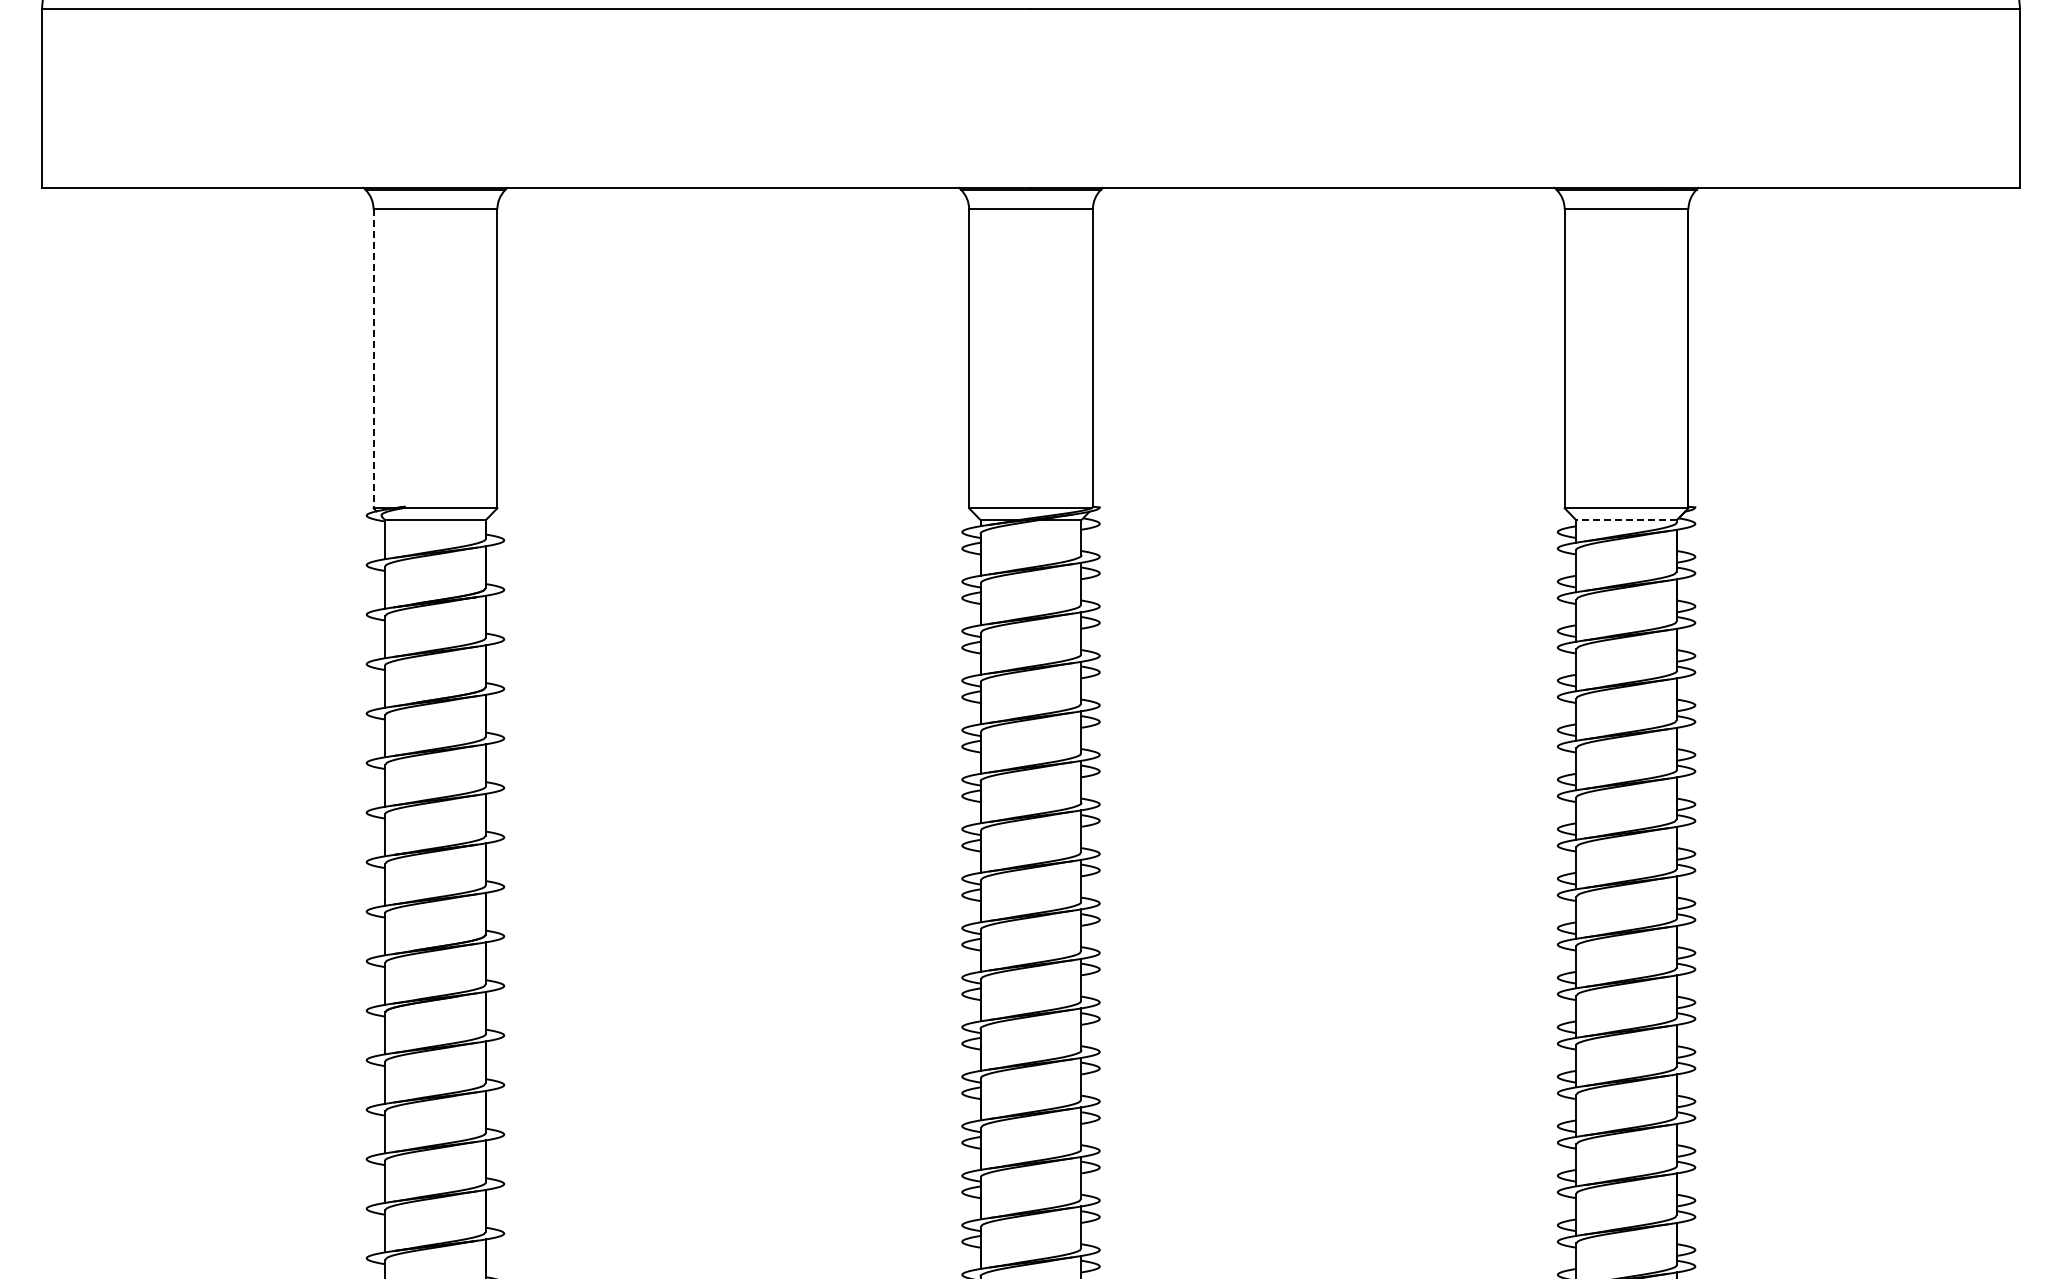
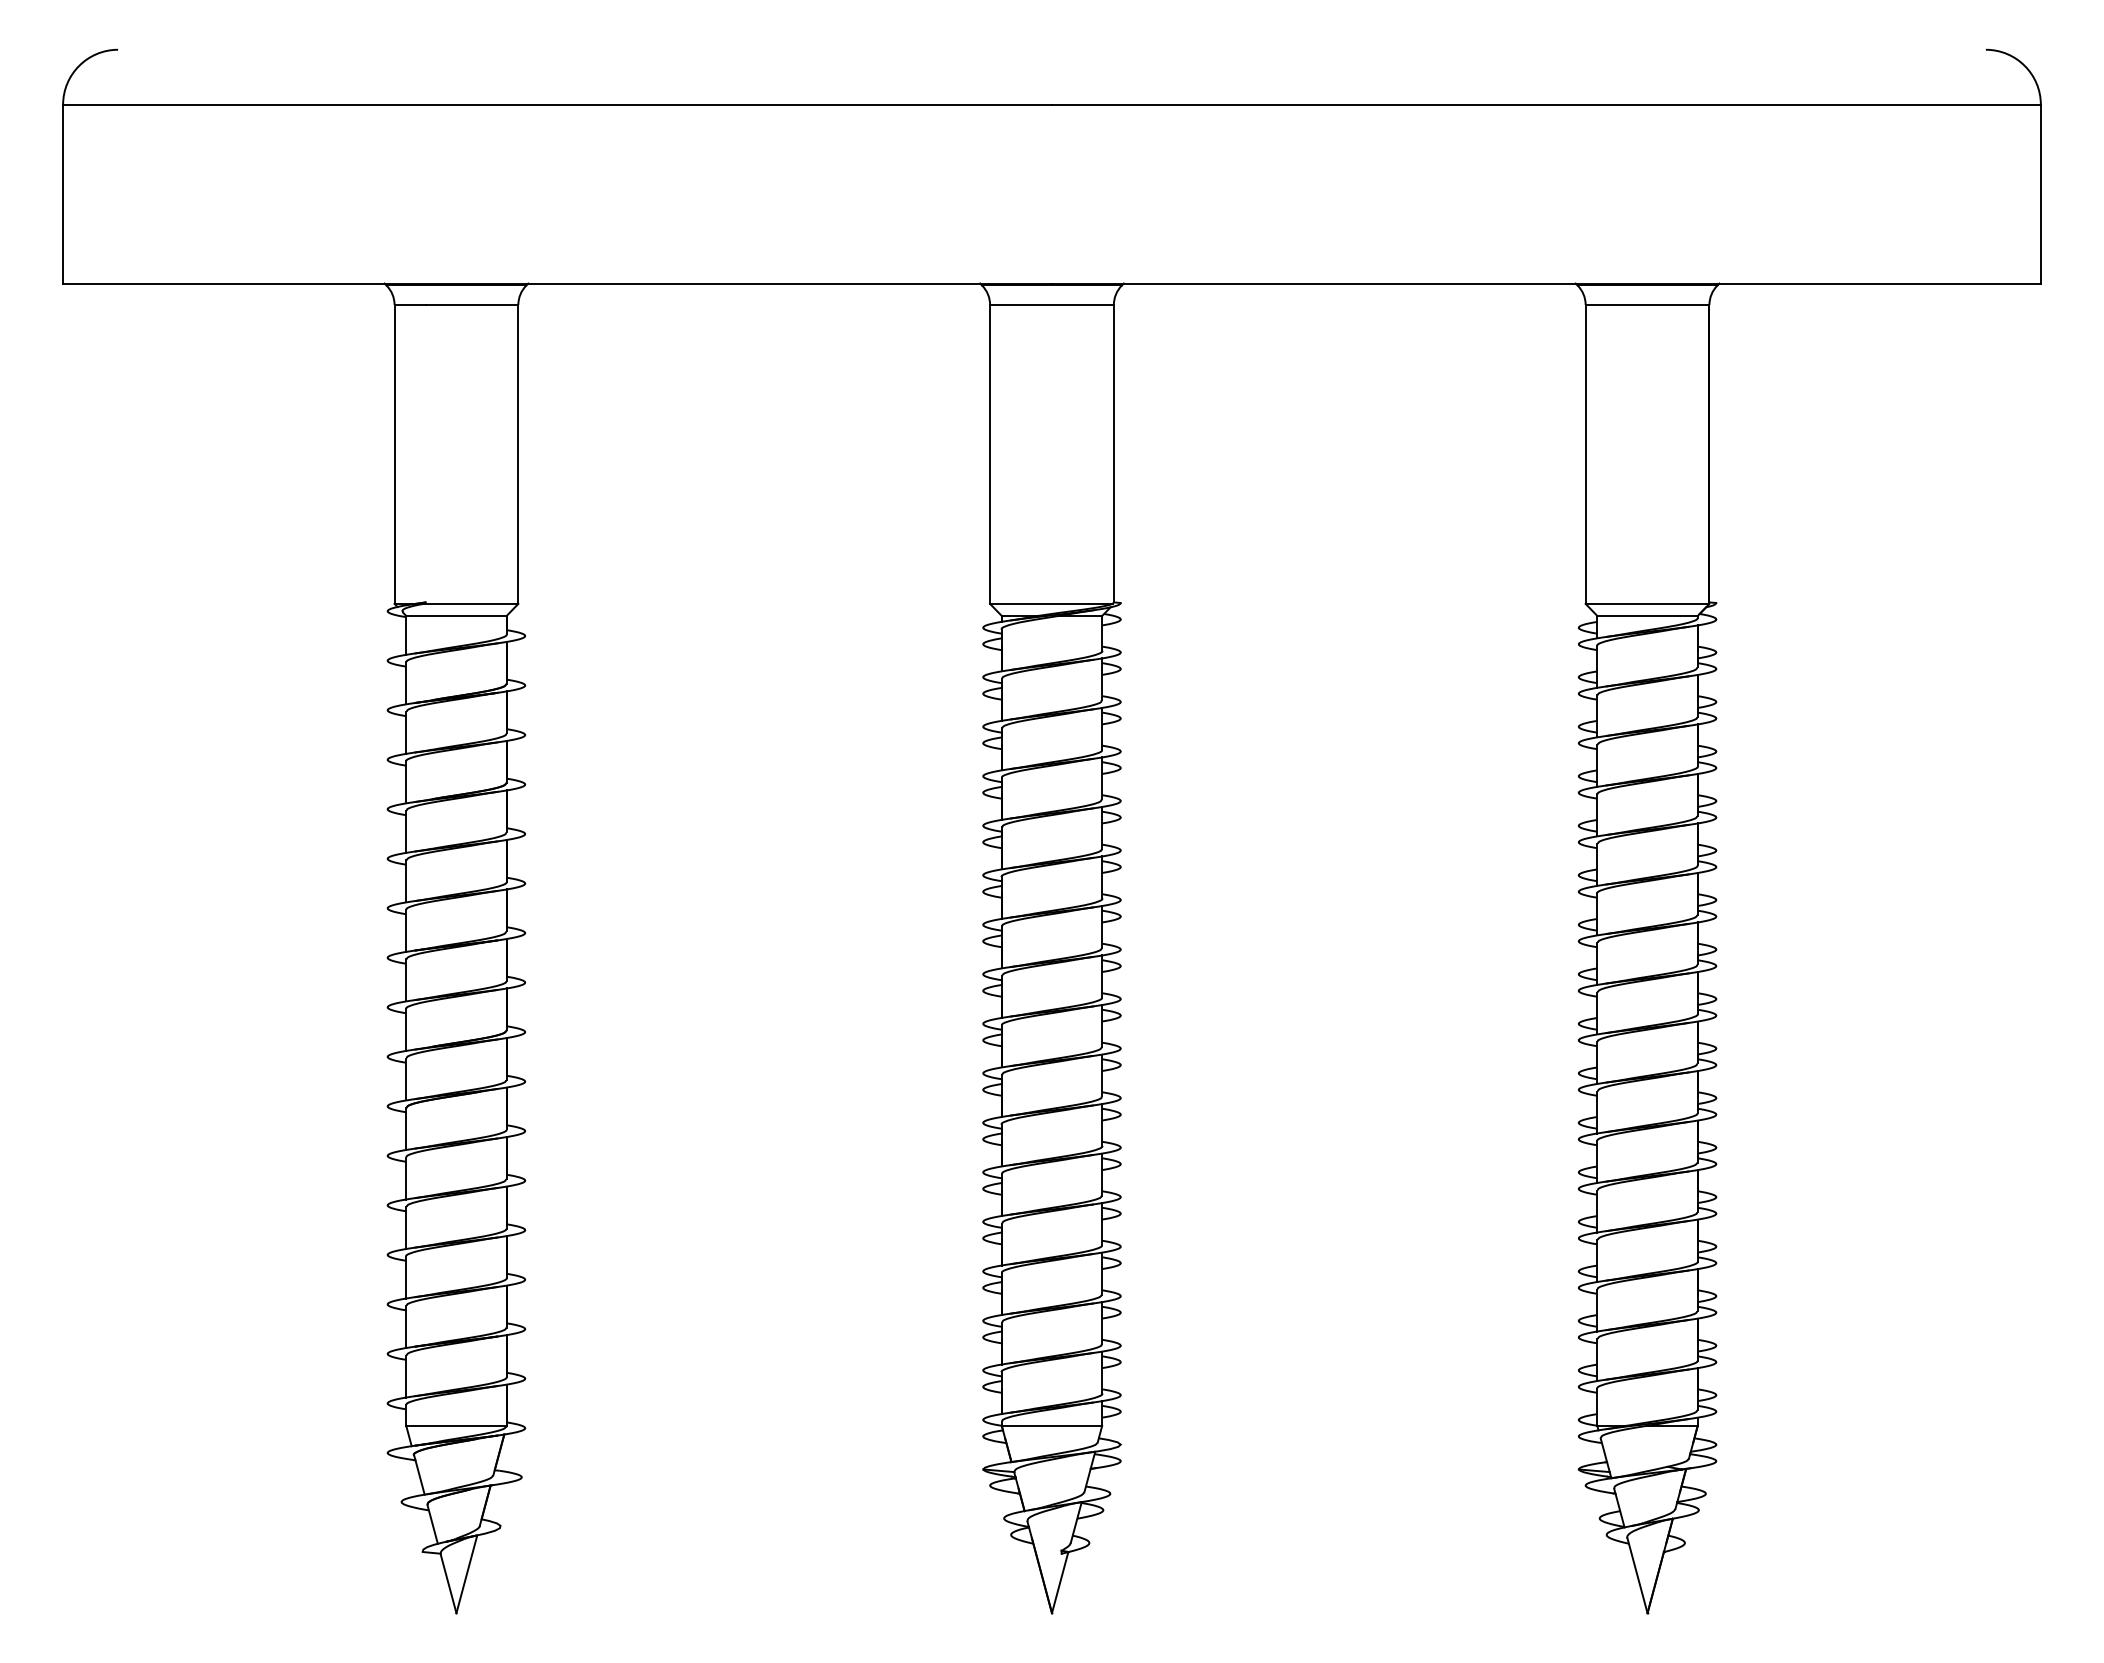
line: (373, 358) -> (394, 454), dashed -> solid
line: (1626, 519) -> (1647, 615), dashed -> solid

